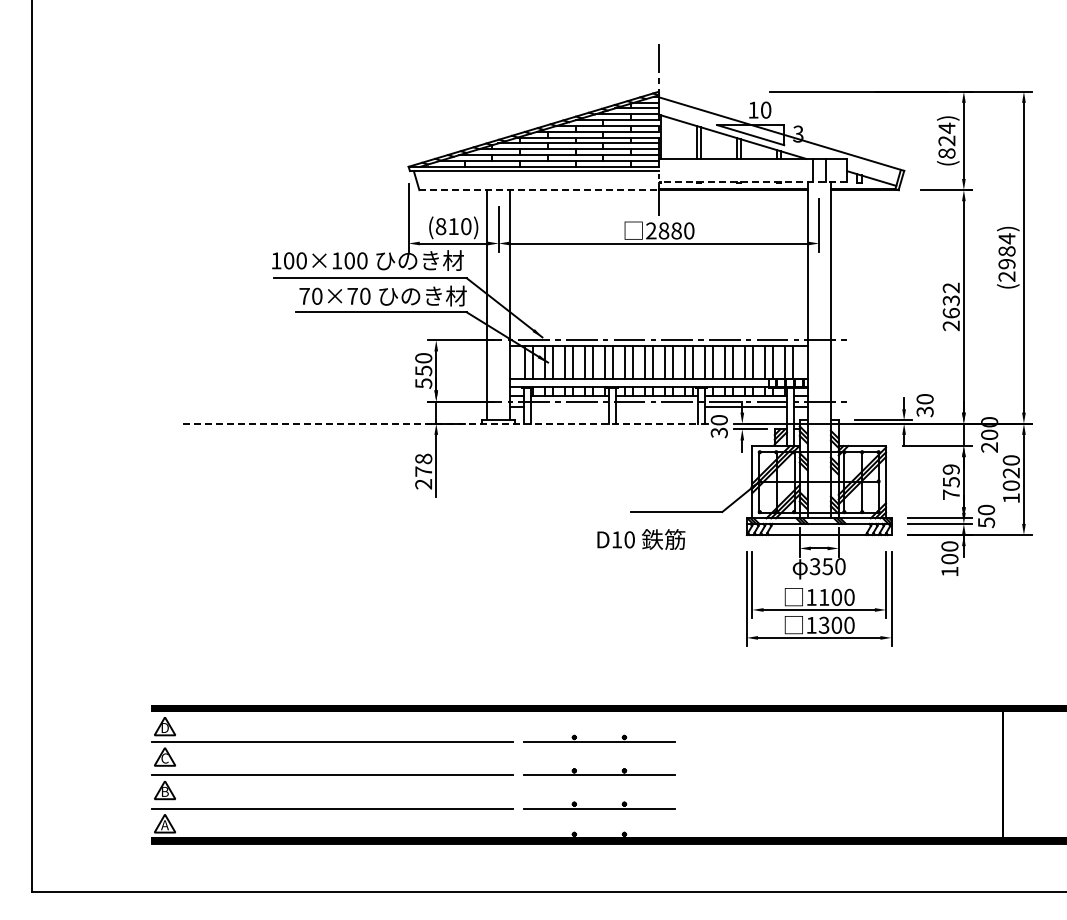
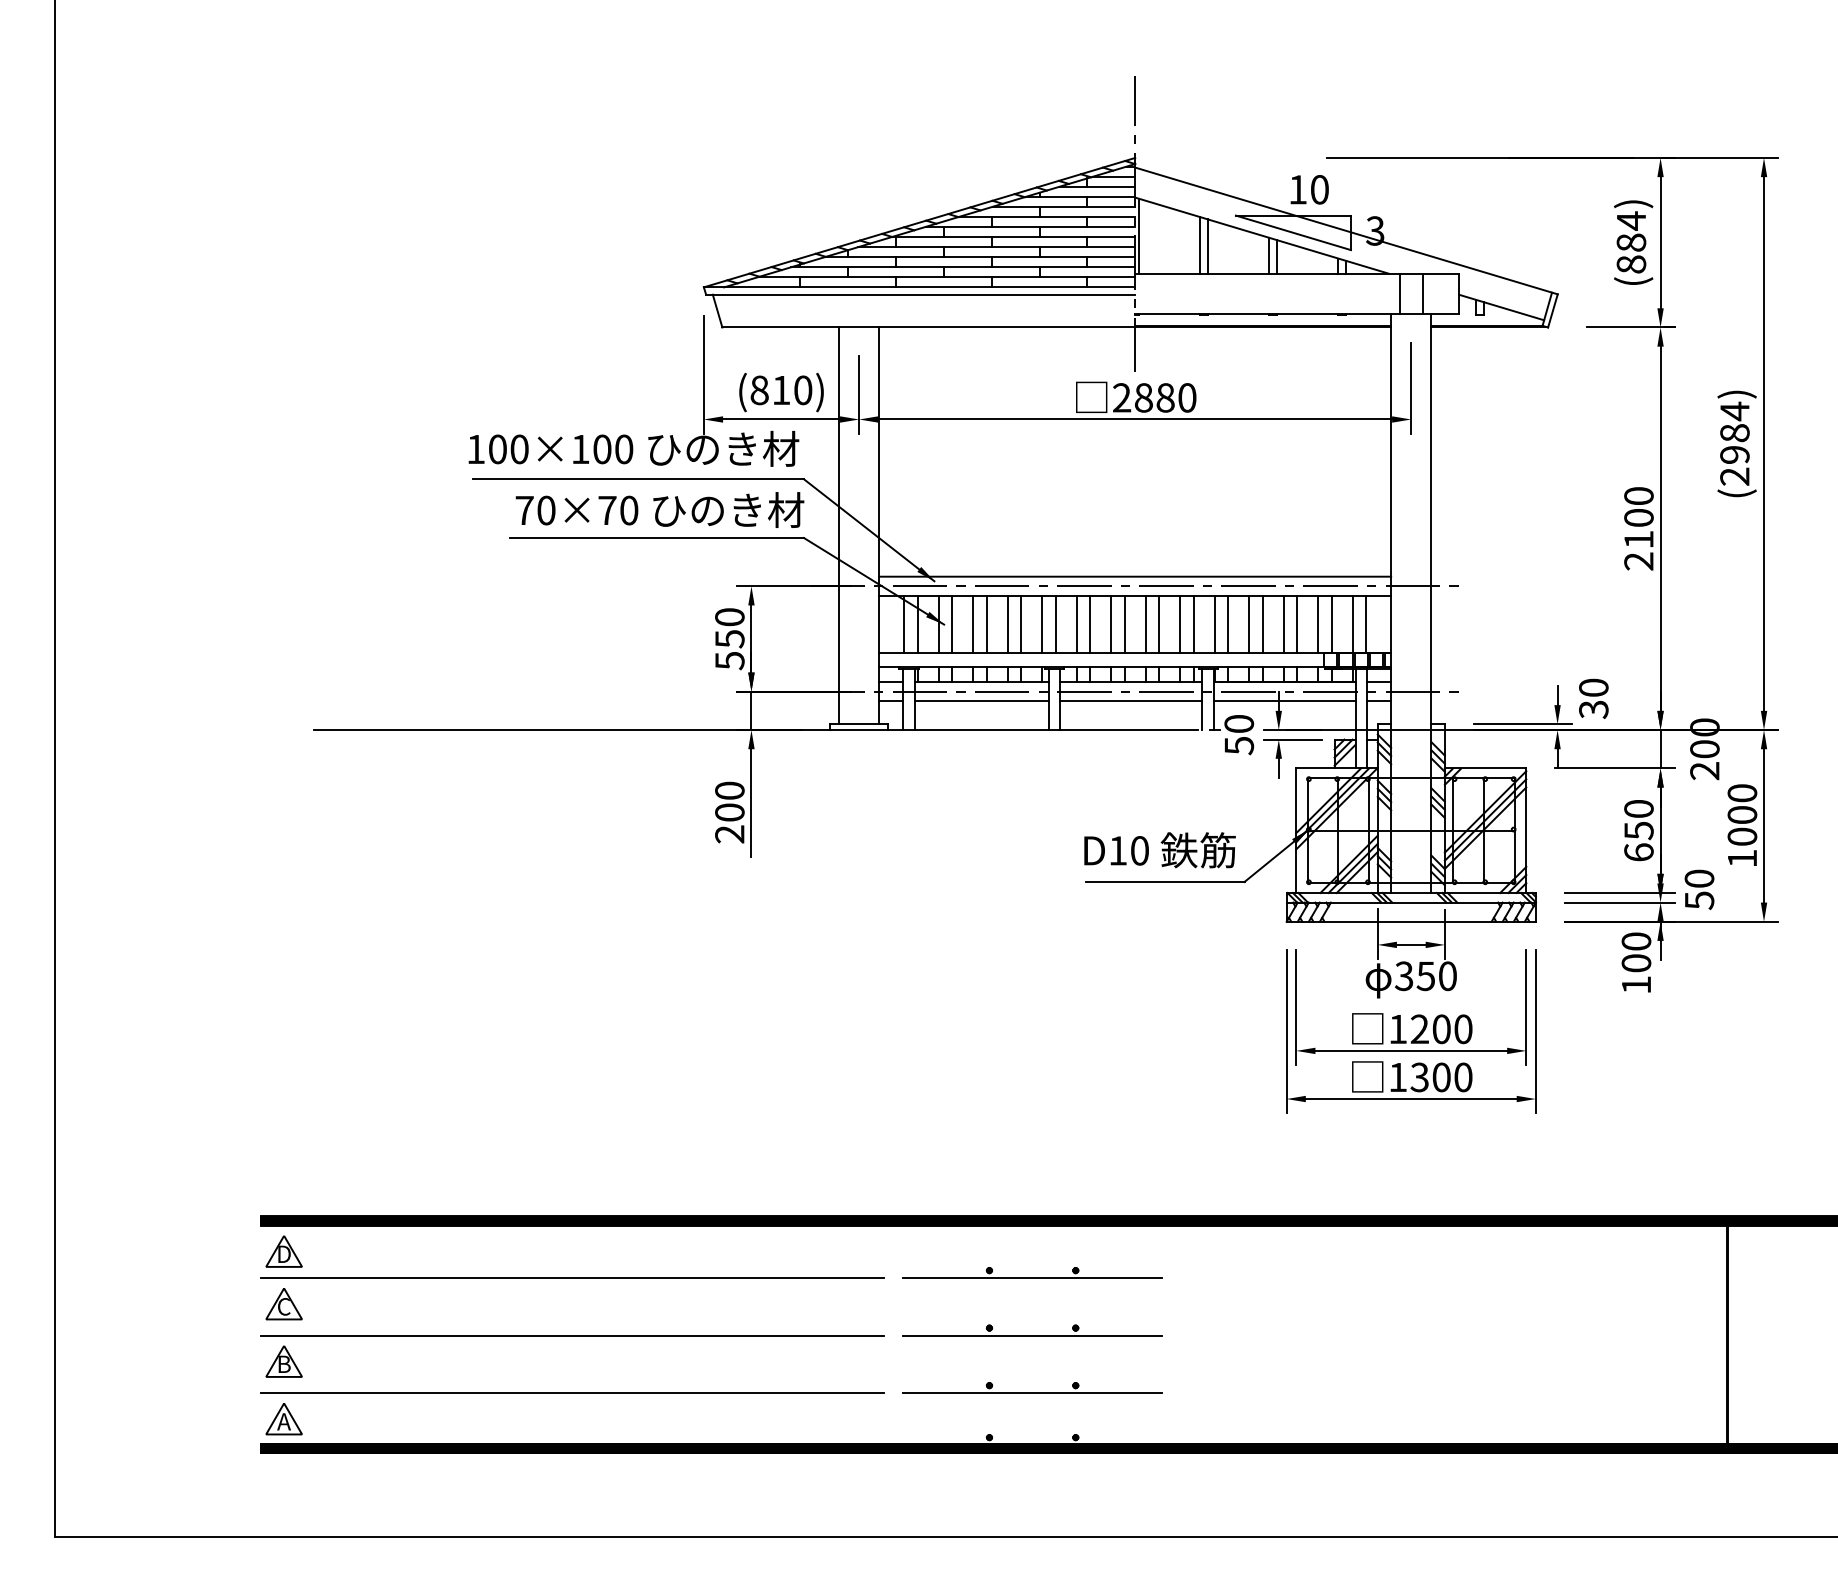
text: (946, 140) -> (1630, 242), (824) -> (884)
line: (752, 182) -> (1296, 314), dashed -> solid
line: (539, 190) -> (929, 328), dashed -> solid
text: (950, 300) -> (1637, 517), 2632 -> 2100
line: (658, 334) -> (1134, 576), added
line: (569, 407) -> (981, 702), added
line: (656, 407) -> (1130, 702), added
line: (438, 423) -> (755, 729), dashed -> solid
text: (718, 432) -> (1237, 745), 30 -> 50
text: (423, 464) -> (729, 800), 278 -> 200
text: (1011, 472) -> (1742, 814), 1020 -> 1000
text: (950, 481) -> (1637, 829), 759 -> 650
text: (641, 539) -> (1160, 850), moved
text: (824, 596) -> (1420, 1027), 1100 -> 1200

